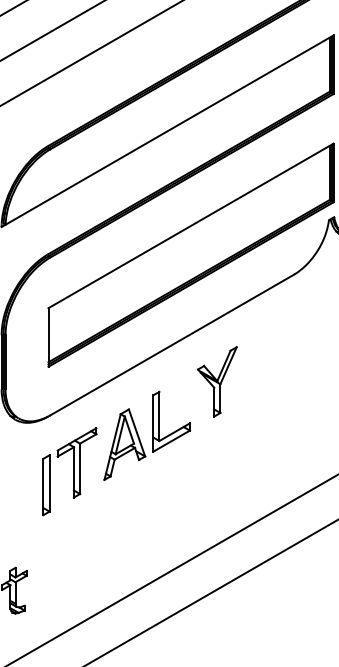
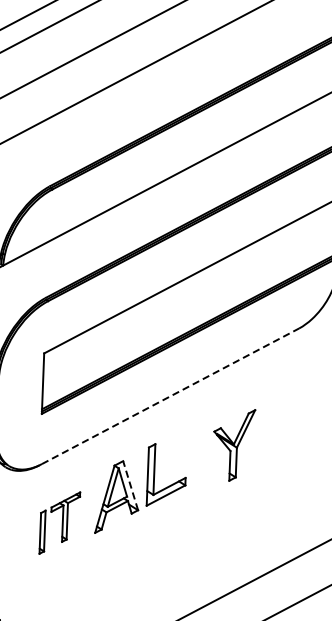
line: (172, 344) -> (170, 395), solid -> dashed
part: (216, 381) -> (232, 444), moved
line: (137, 432) -> (131, 485), solid -> dashed
part: (69, 471) -> (59, 522), size x0.7

